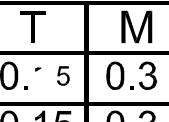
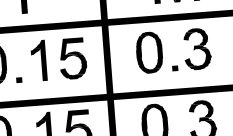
fill: (41, 75) -> (40, 60), added
part: (63, 75) -> (73, 58), size x1.43

